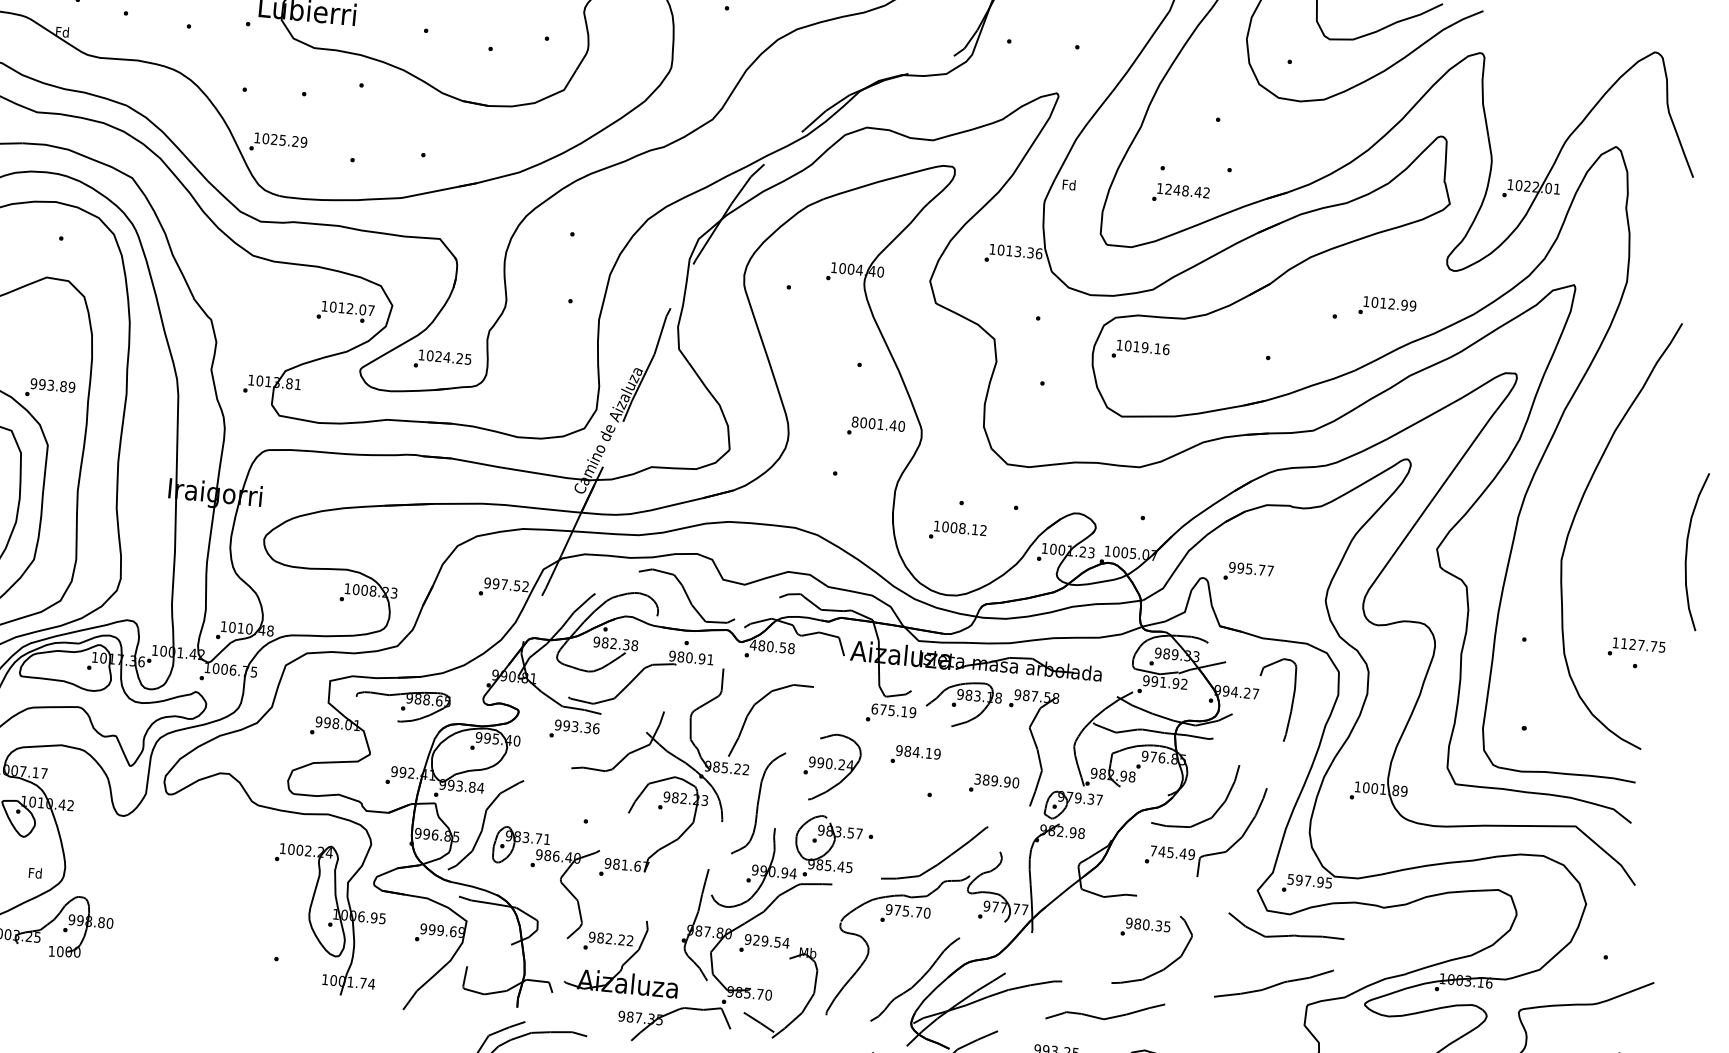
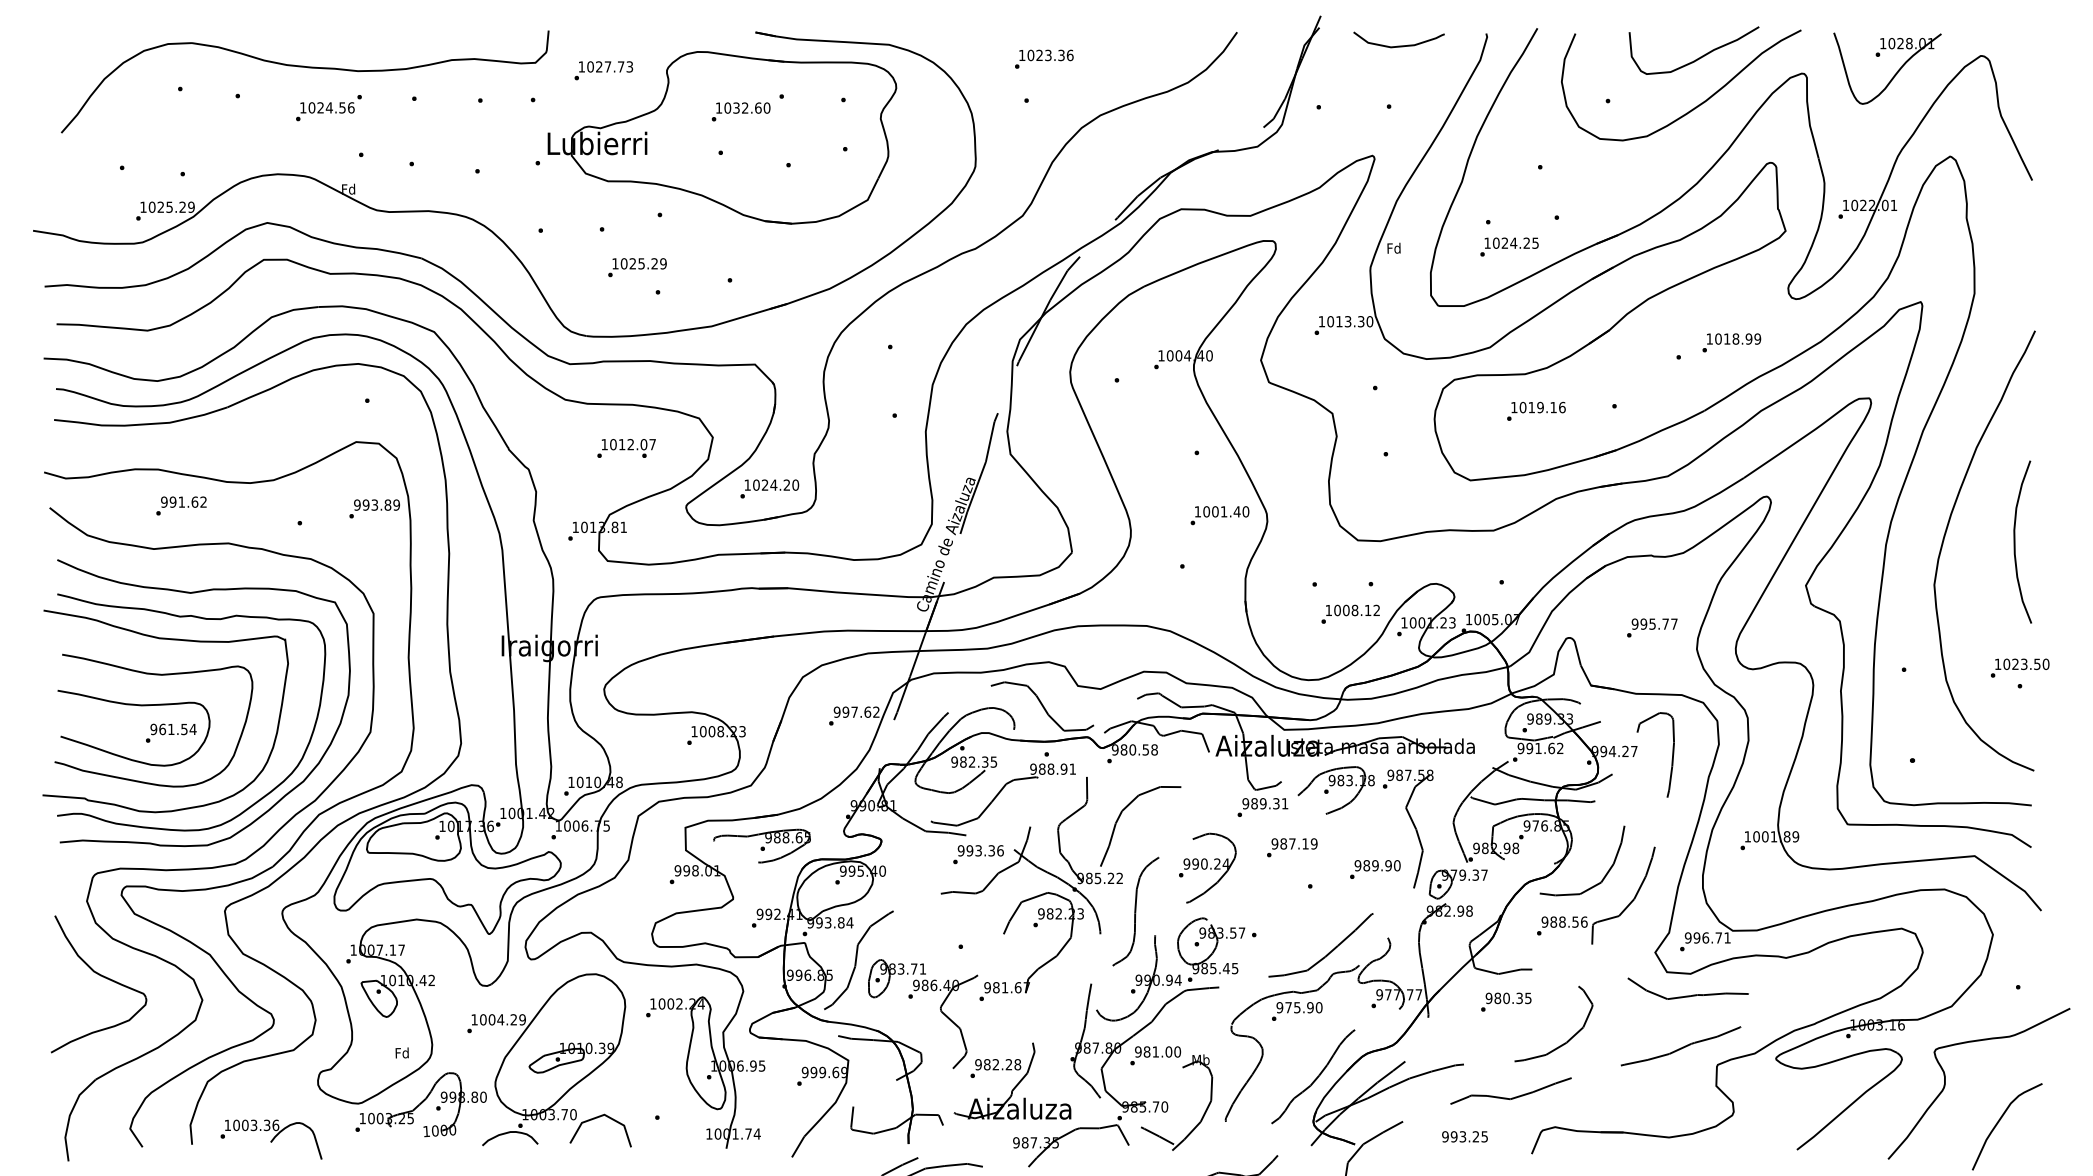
part: (1569, 62) -> (1894, 74), added
text: (278, 143) -> (637, 267), moved
text: (1187, 190) -> (1515, 242), 1248.42 -> 1024.25
text: (1038, 253) -> (1369, 321), 1013.36 -> 1013.30
text: (1391, 303) -> (1735, 338), 1012.99 -> 1018.99
text: (345, 312) -> (626, 448), moved
text: (1140, 350) -> (1536, 410), moved
text: (468, 358) -> (795, 484), 1024.25 -> 1024.20
text: (50, 388) -> (374, 508), moved
text: (854, 421) -> (1197, 511), 8001.40 -> 1001.40
text: (957, 531) -> (1350, 613), moved
curve: (1687, 550) -> (2015, 541), moved
text: (1248, 572) -> (1652, 627), moved
text: (517, 585) -> (867, 711), 997.52 -> 997.62
text: (752, 644) -> (1114, 749), 480.58 -> 980.58
text: (634, 645) -> (993, 761), 982.38 -> 982.35
text: (1643, 645) -> (2026, 664), 1127.75 -> 1023.50
text: (689, 657) -> (1050, 768), 980.91 -> 988.91
text: (1175, 683) -> (1551, 748), 991.92 -> 991.62
text: (893, 710) -> (1265, 803), 675.19 -> 989.31
text: (574, 730) -> (978, 854), moved
text: (915, 751) -> (1291, 843), 984.19 -> 987.19
text: (977, 779) -> (1357, 865), 389.90 -> 989.90
text: (1172, 852) -> (1564, 921), 745.49 -> 988.56
text: (1309, 880) -> (1707, 937), 597.95 -> 996.71
part: (177, 893) -> (549, 1060), added
text: (918, 912) -> (1310, 1007), 975.70 -> 975.90
text: (1145, 927) -> (1506, 1001), moved
text: (629, 940) -> (1017, 1064), 982.22 -> 982.28
text: (771, 941) -> (1162, 1051), 929.54 -> 981.00

